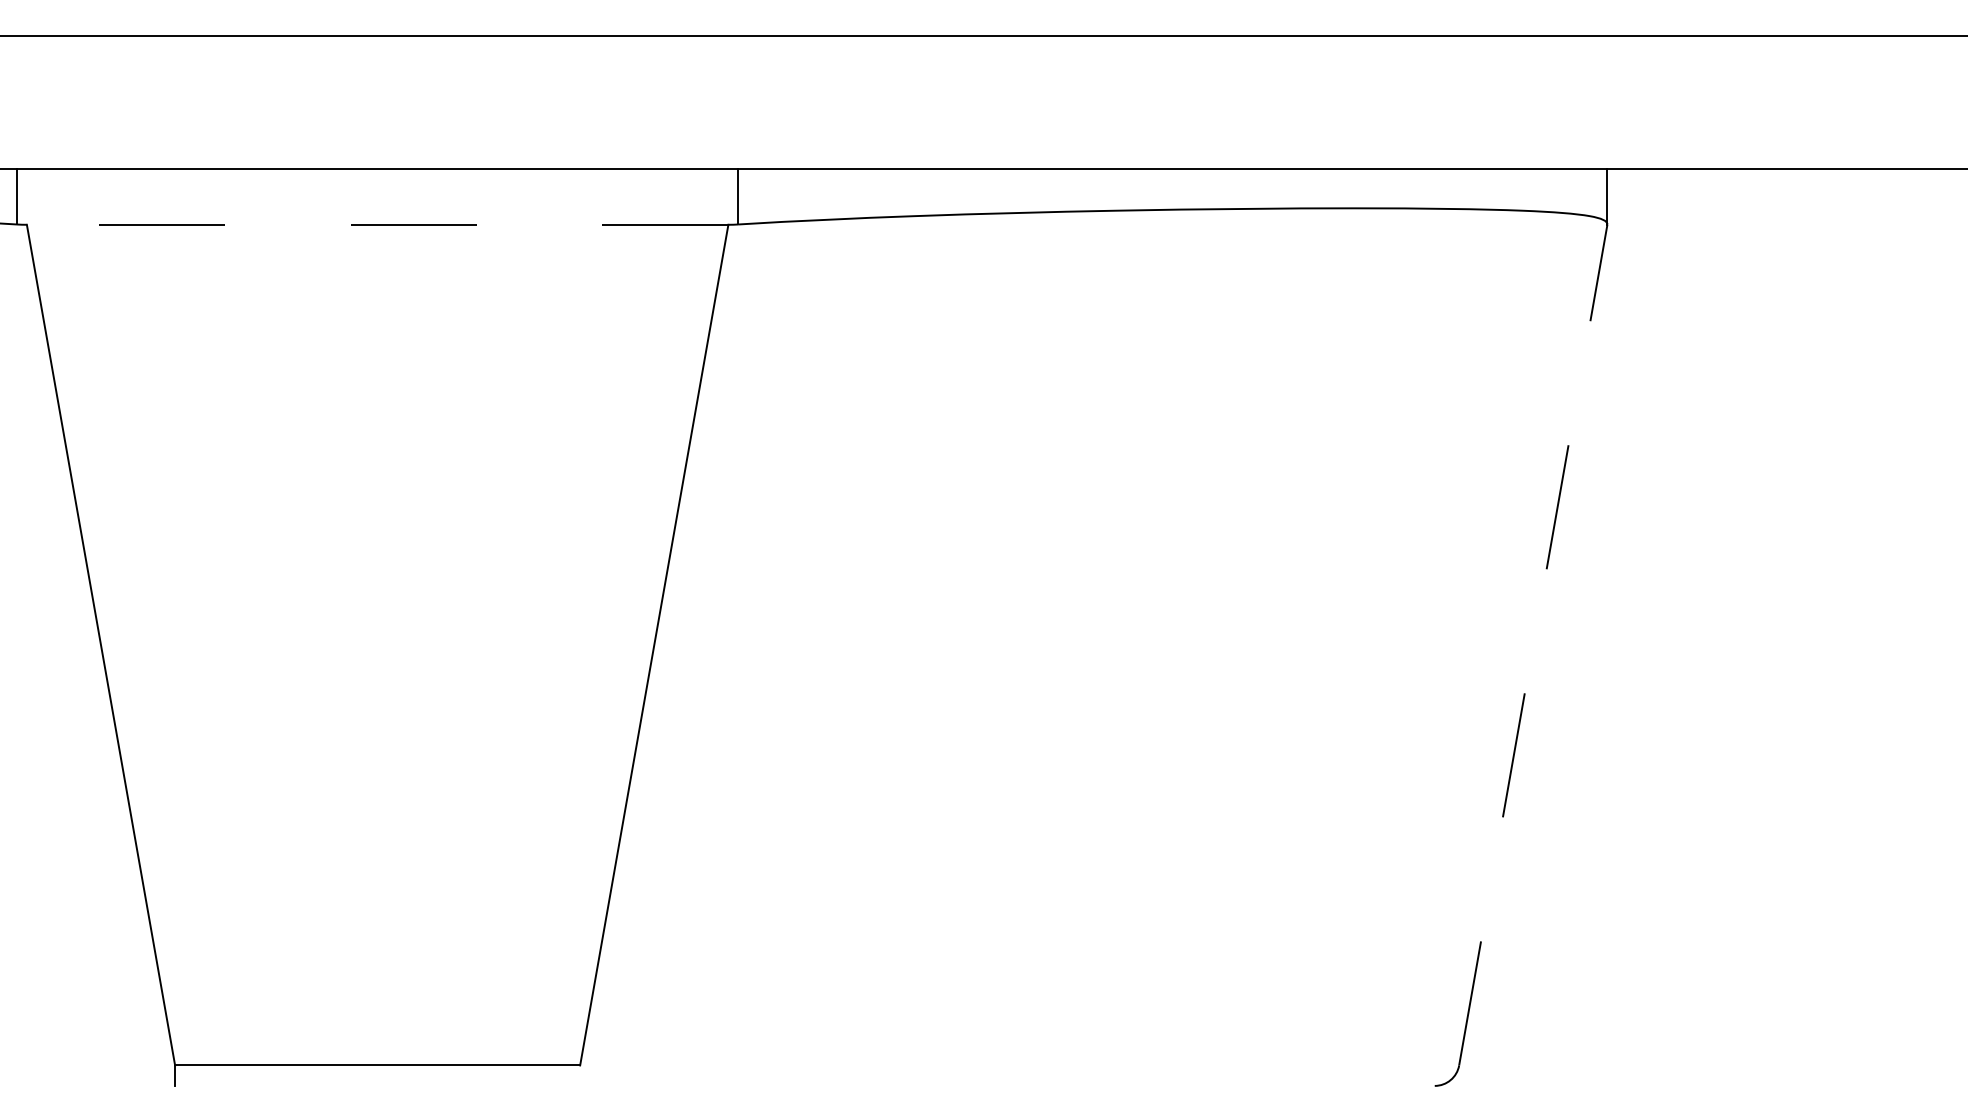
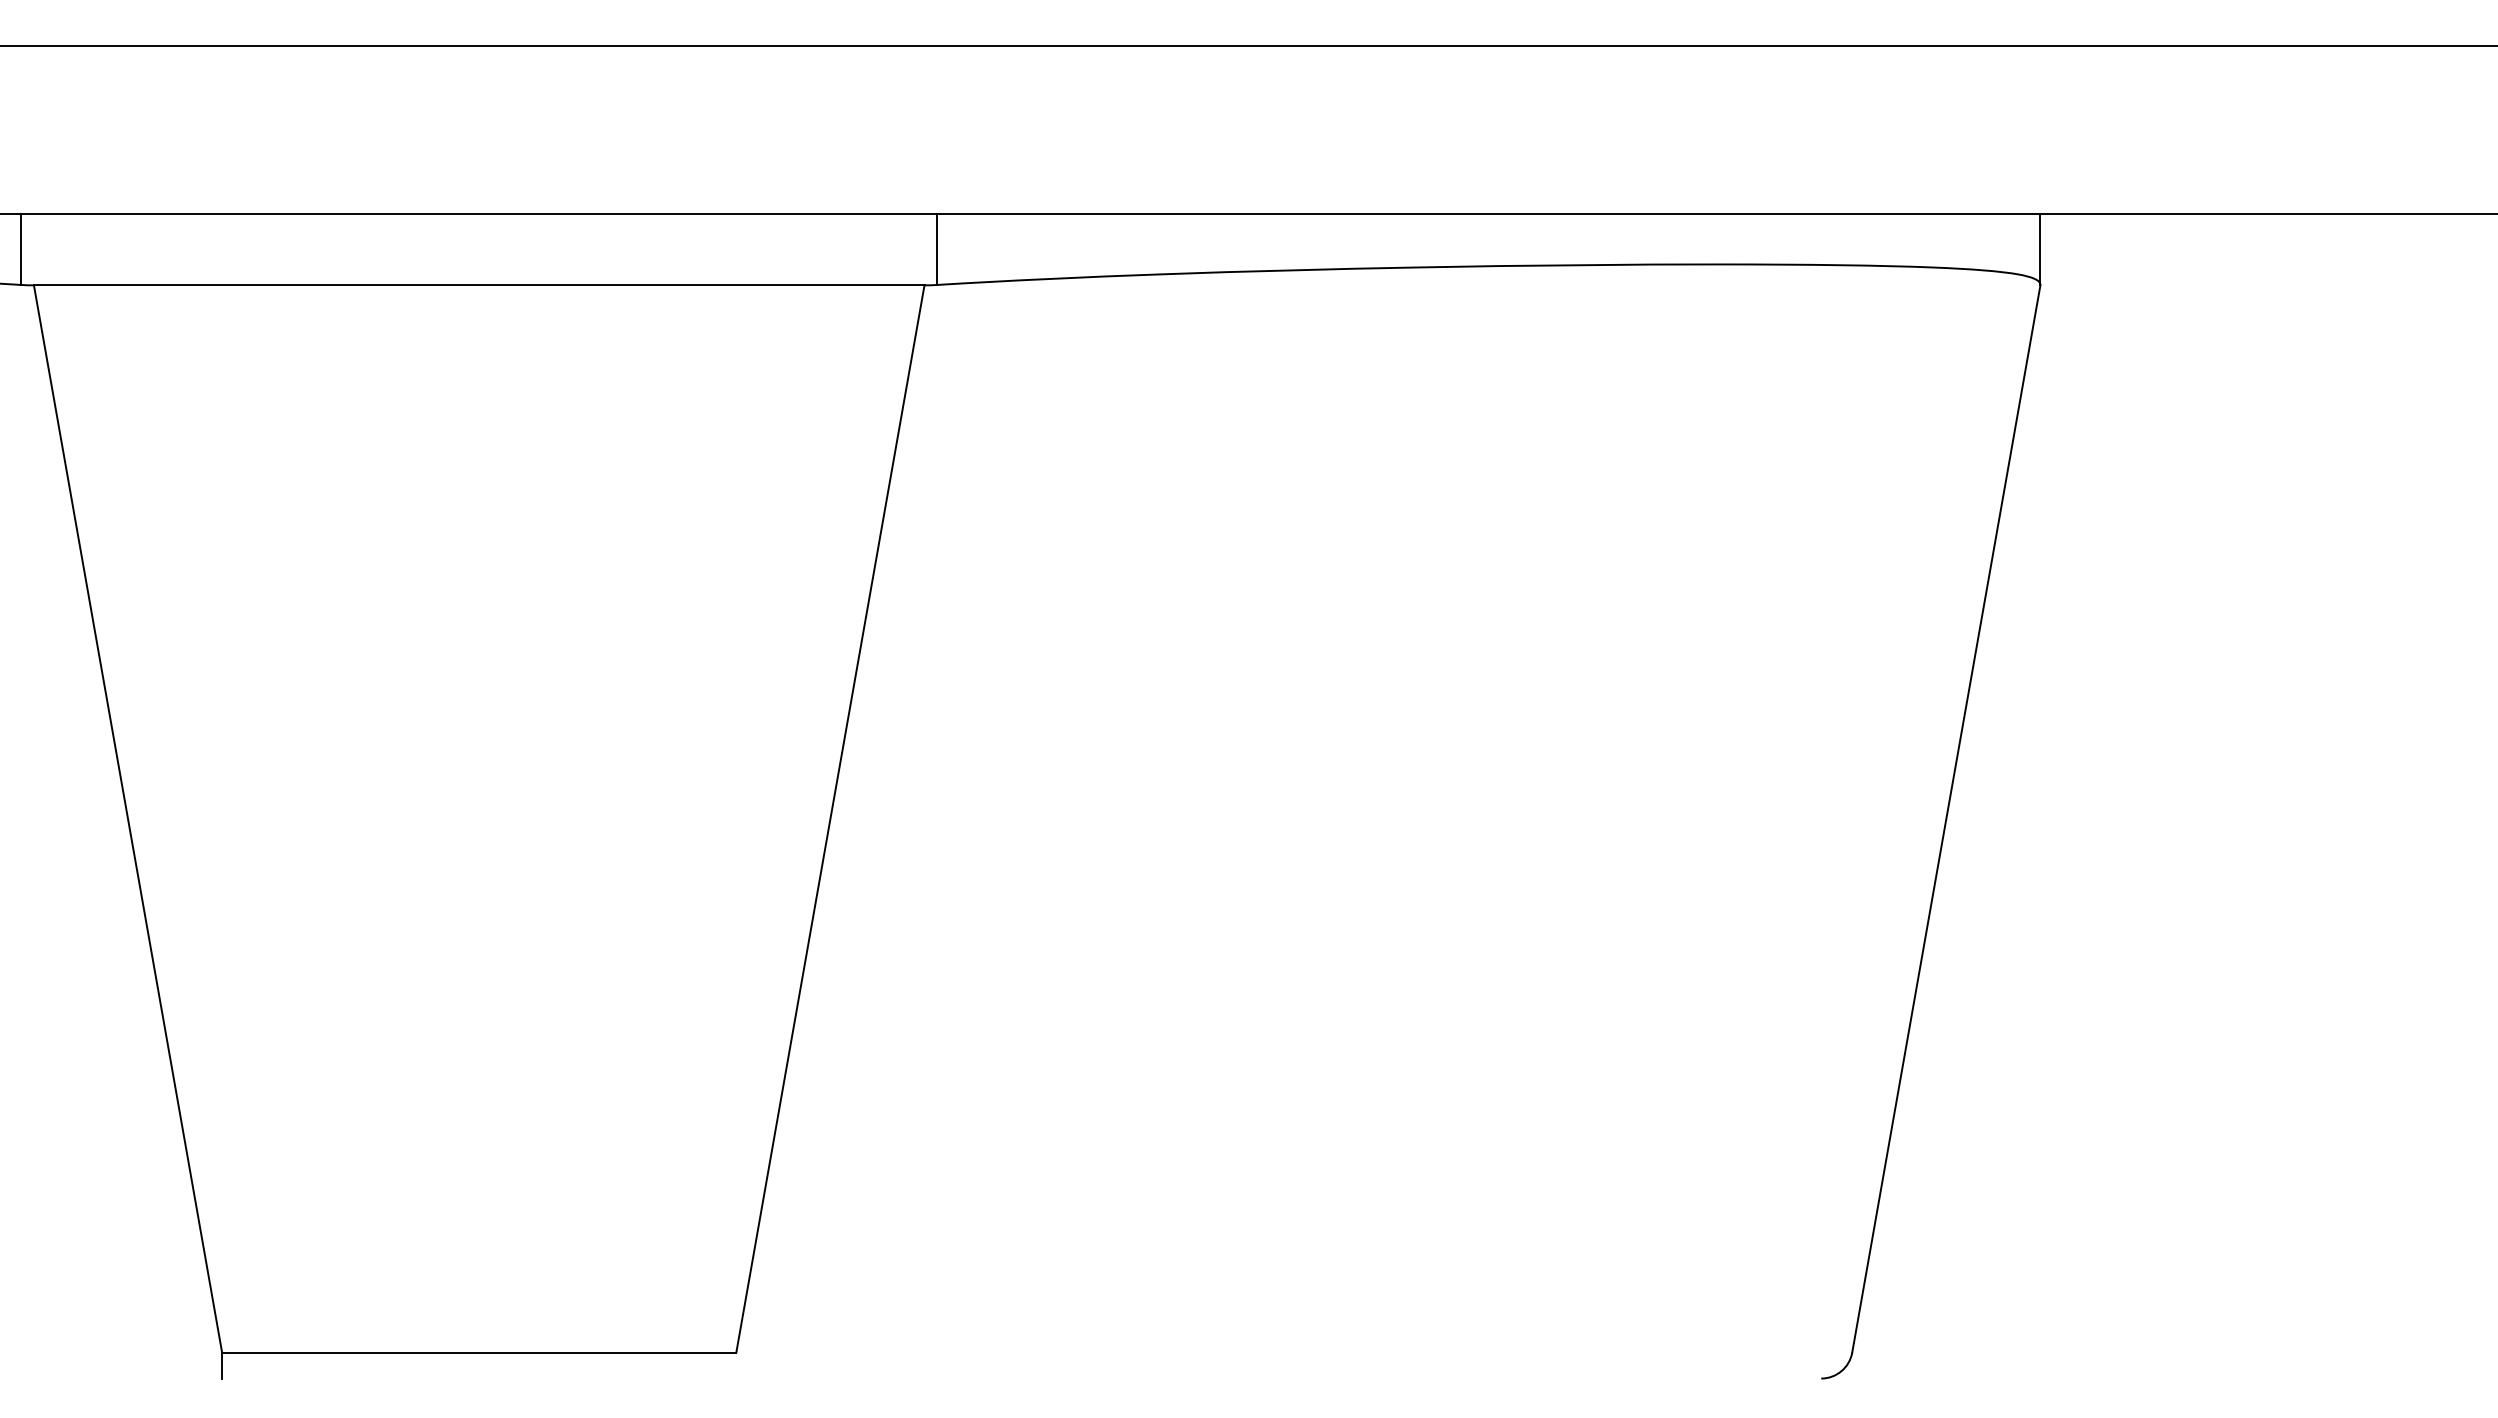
line: (377, 224) -> (478, 285), dashed -> solid
line: (1533, 644) -> (1946, 818), dashed -> solid

